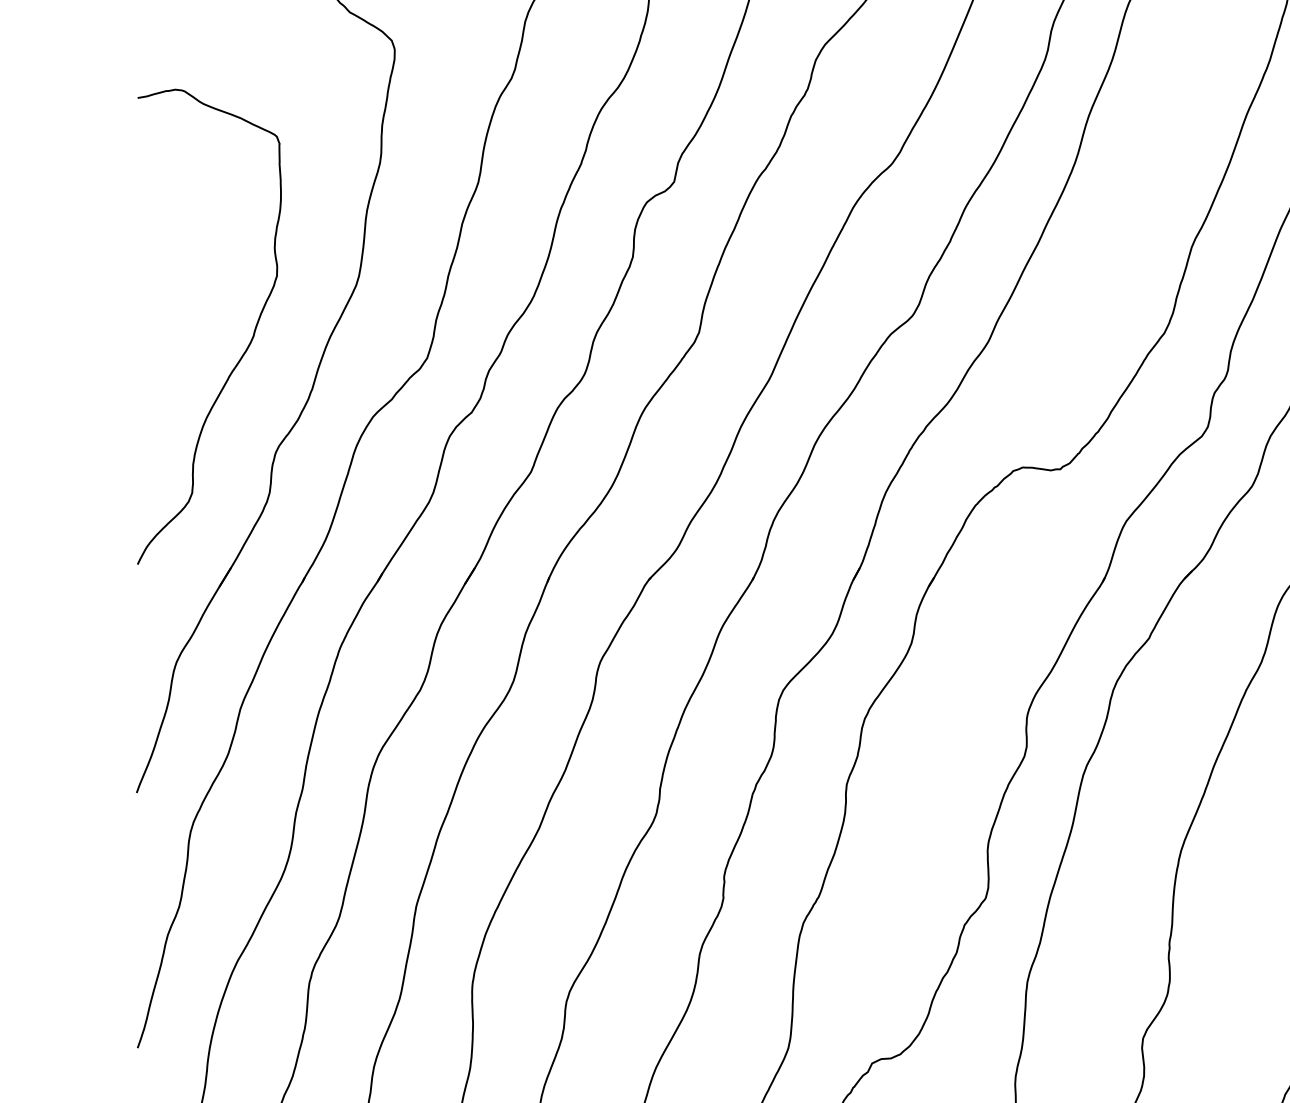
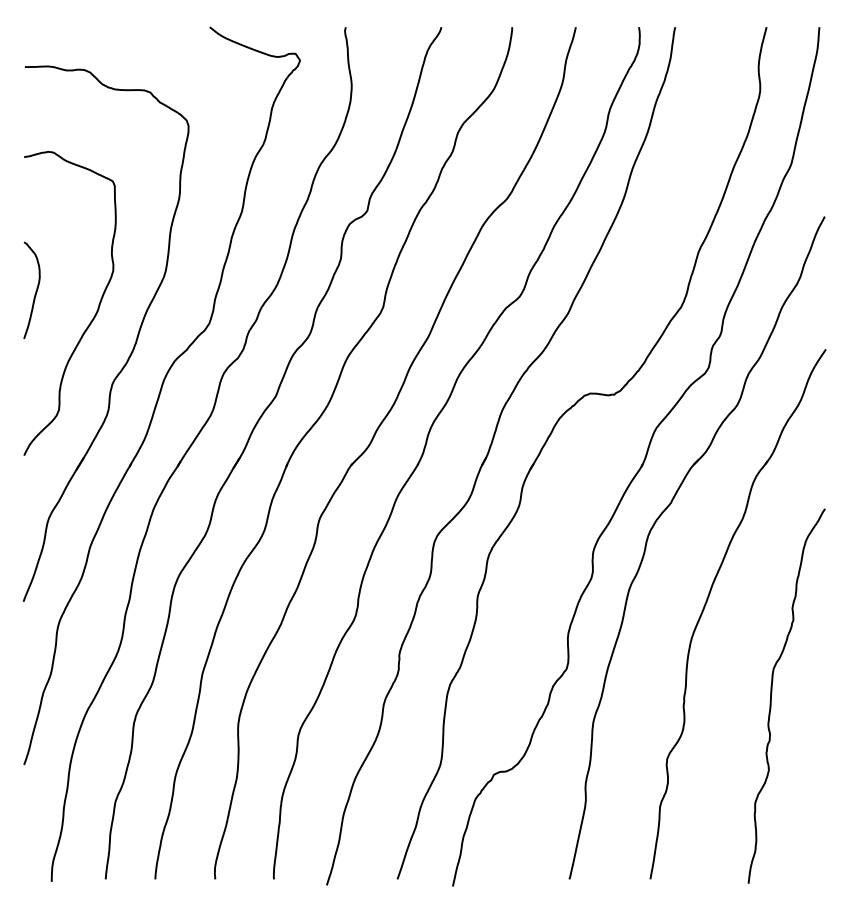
curve: (155, 307) -> (35, 291), added

